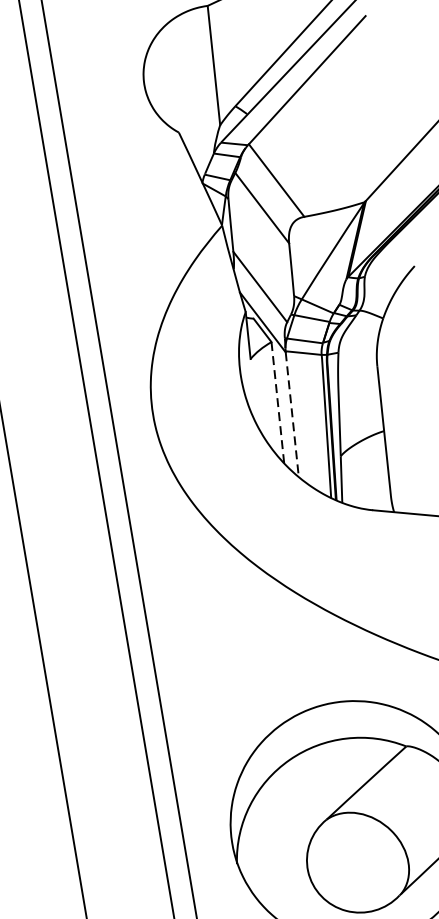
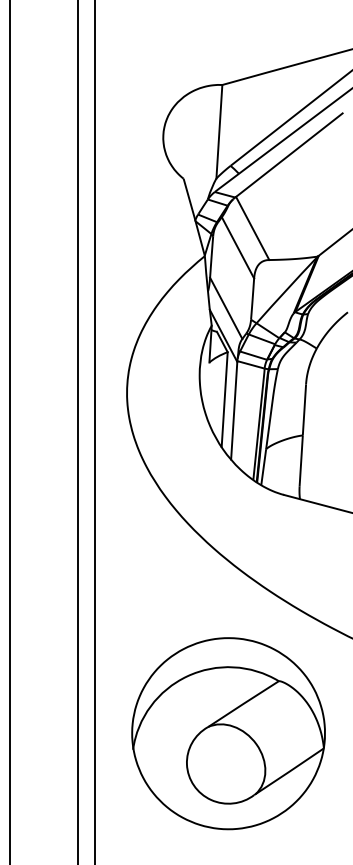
line: (277, 402) -> (224, 399), dashed -> solid
line: (292, 414) -> (234, 410), dashed -> solid

